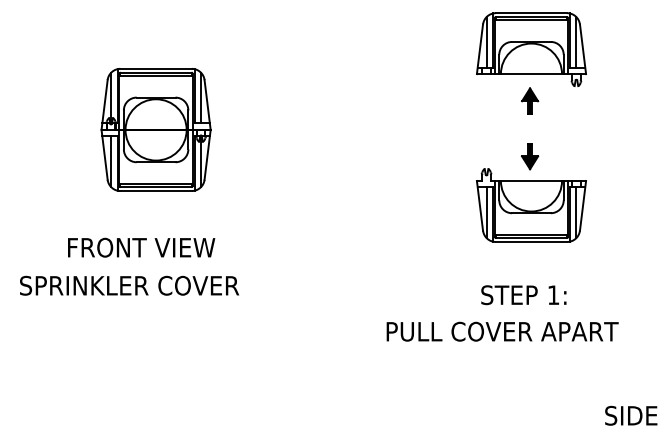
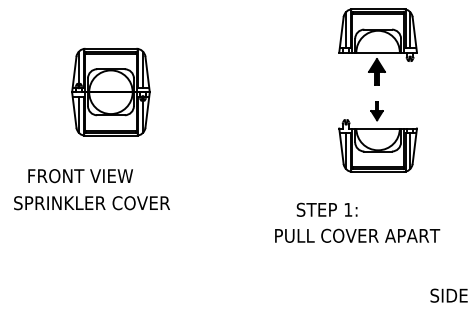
part: (530, 100) -> (377, 71), size x1.4
text: (141, 247) -> (80, 175), moved
text: (523, 295) -> (326, 210), moved

